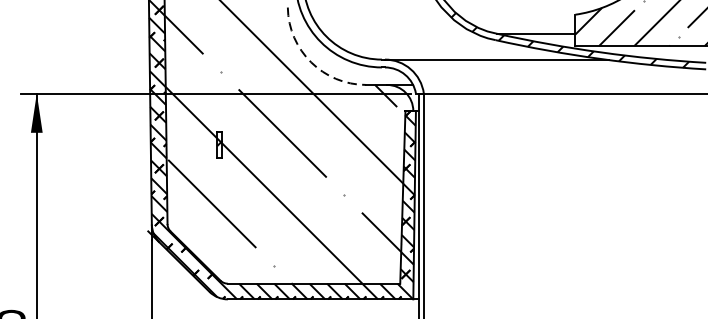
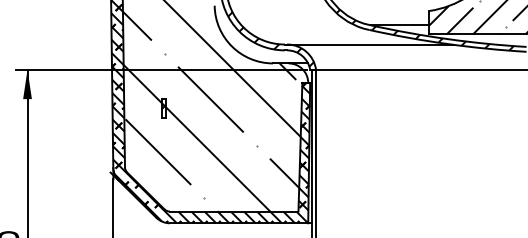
hatch: (362, 52) -> (270, 39), added
arc: (311, 62) -> (232, 46), dashed -> solid

